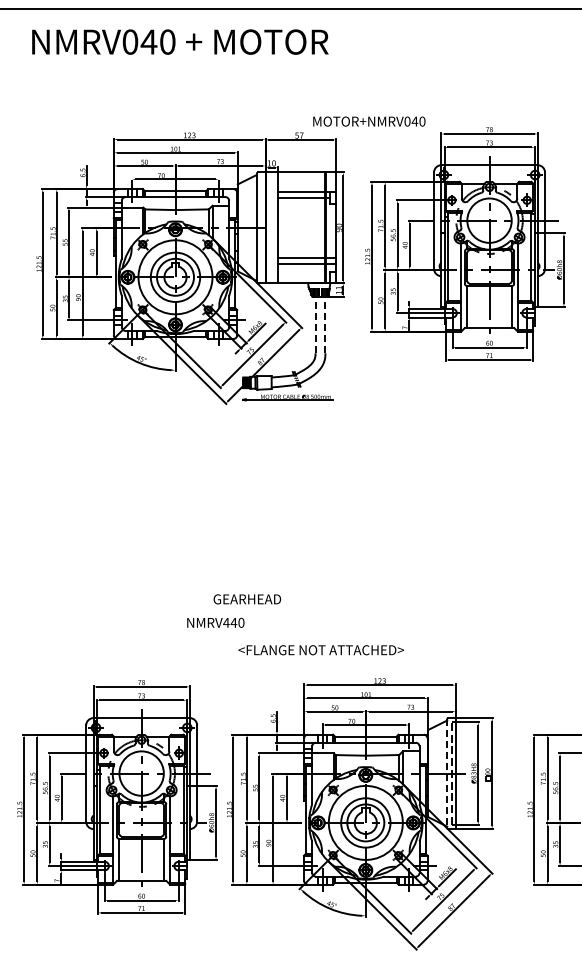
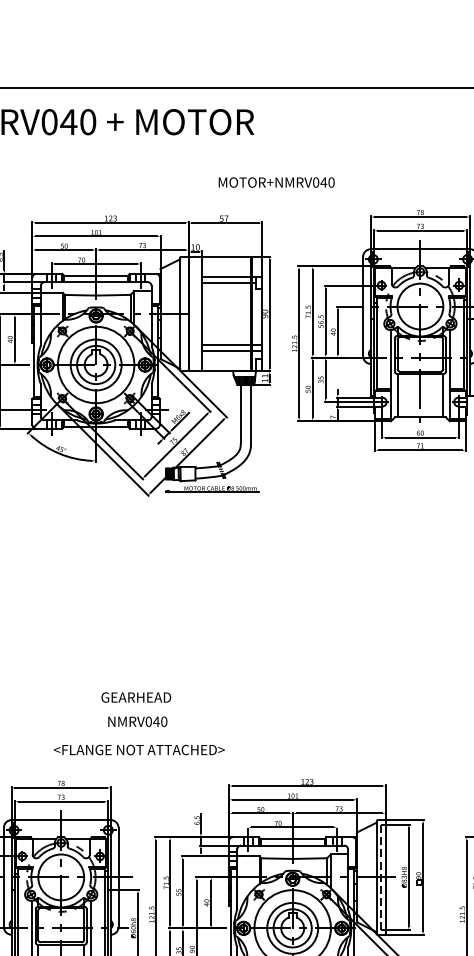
text: (369, 121) -> (276, 182), moved
line: (315, 324) -> (240, 413), dashed -> solid
line: (325, 324) -> (251, 413), dashed -> solid
text: (247, 599) -> (136, 697), moved
text: (226, 622) -> (148, 721), NMRV440 -> NMRV040
text: (320, 650) -> (138, 750), moved
line: (447, 774) -> (377, 878), dashed -> solid

